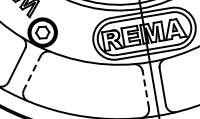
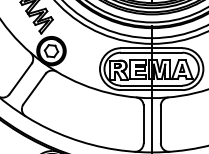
line: (32, 73) -> (34, 89), dashed -> solid
line: (145, 88) -> (143, 123), dashed -> solid

